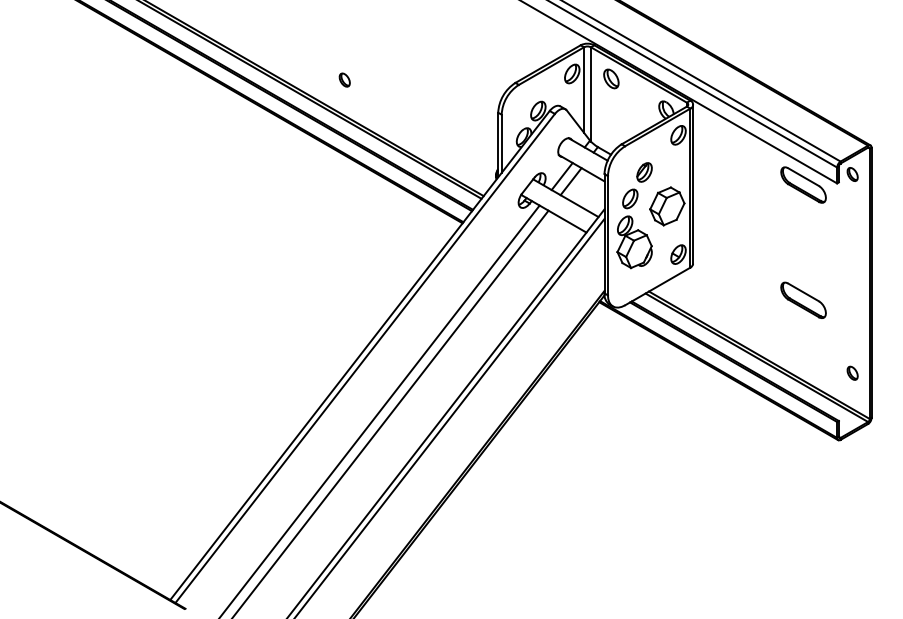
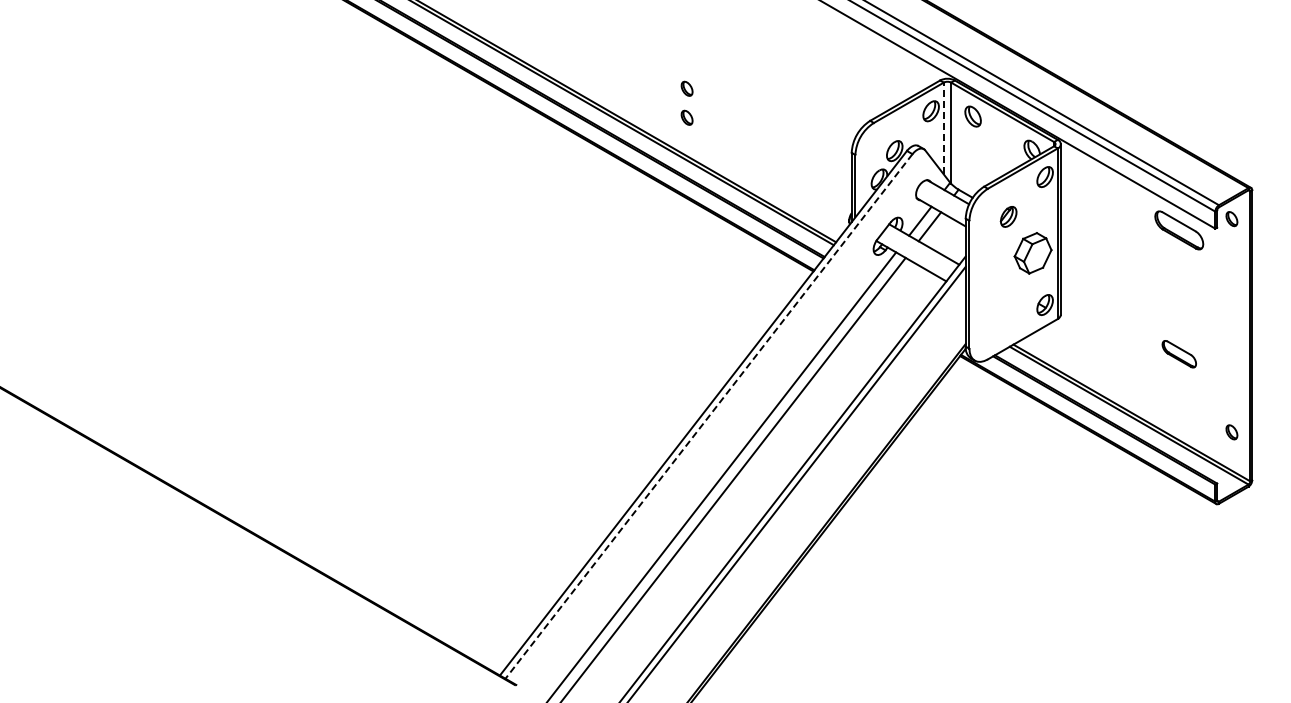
part: (344, 52) -> (686, 88), added
line: (583, 90) -> (943, 128), solid -> dashed
part: (634, 228) -> (997, 277), removed
part: (803, 300) -> (1179, 354), size x0.7
line: (365, 358) -> (709, 416), solid -> dashed

